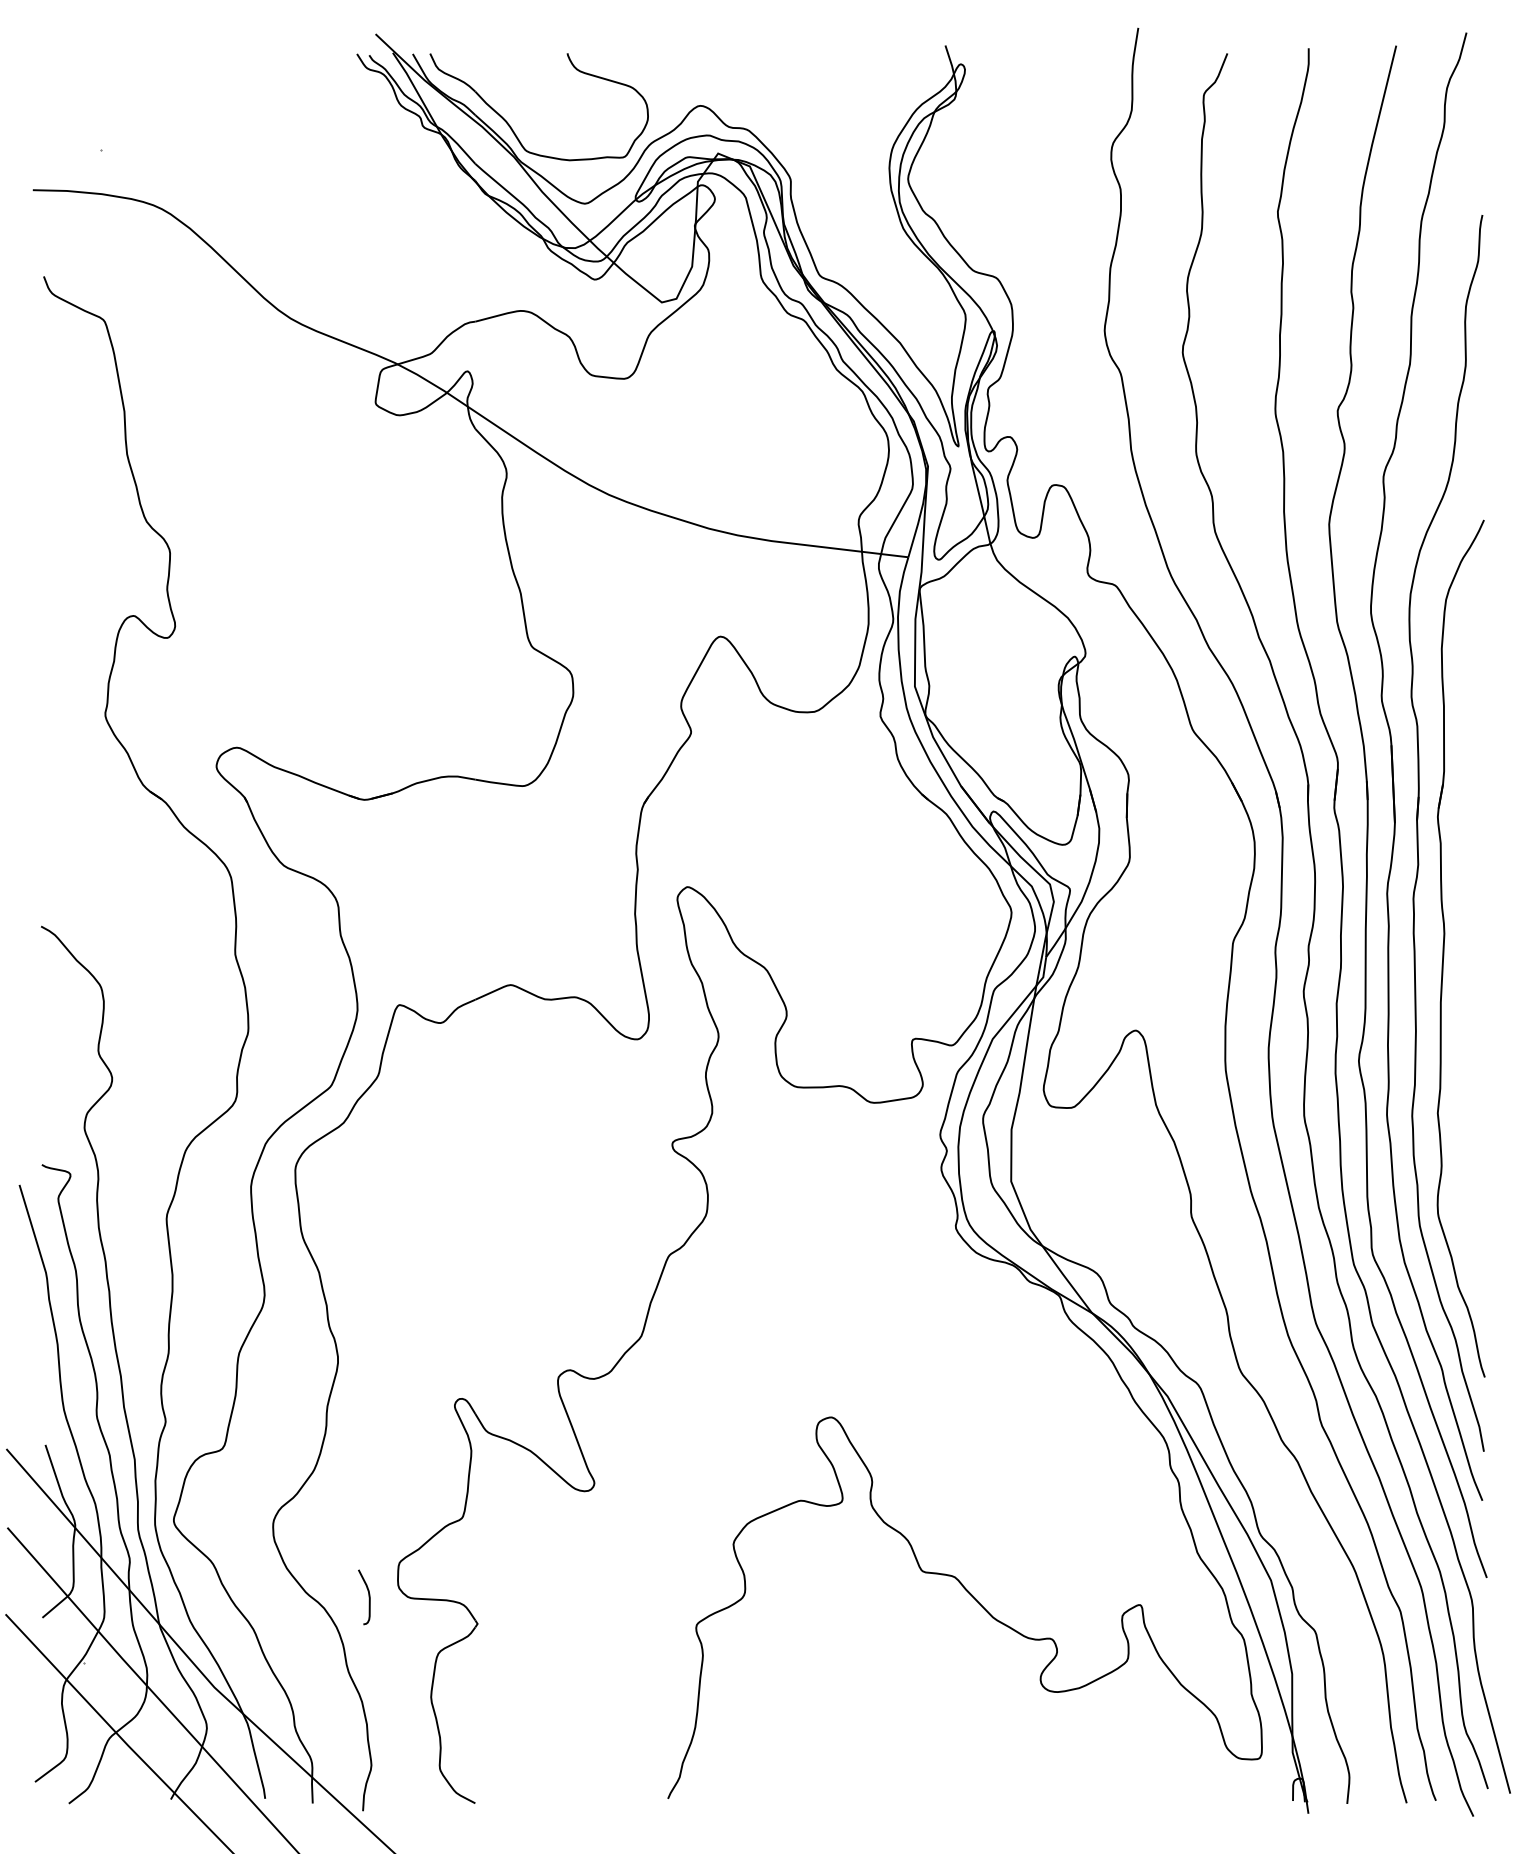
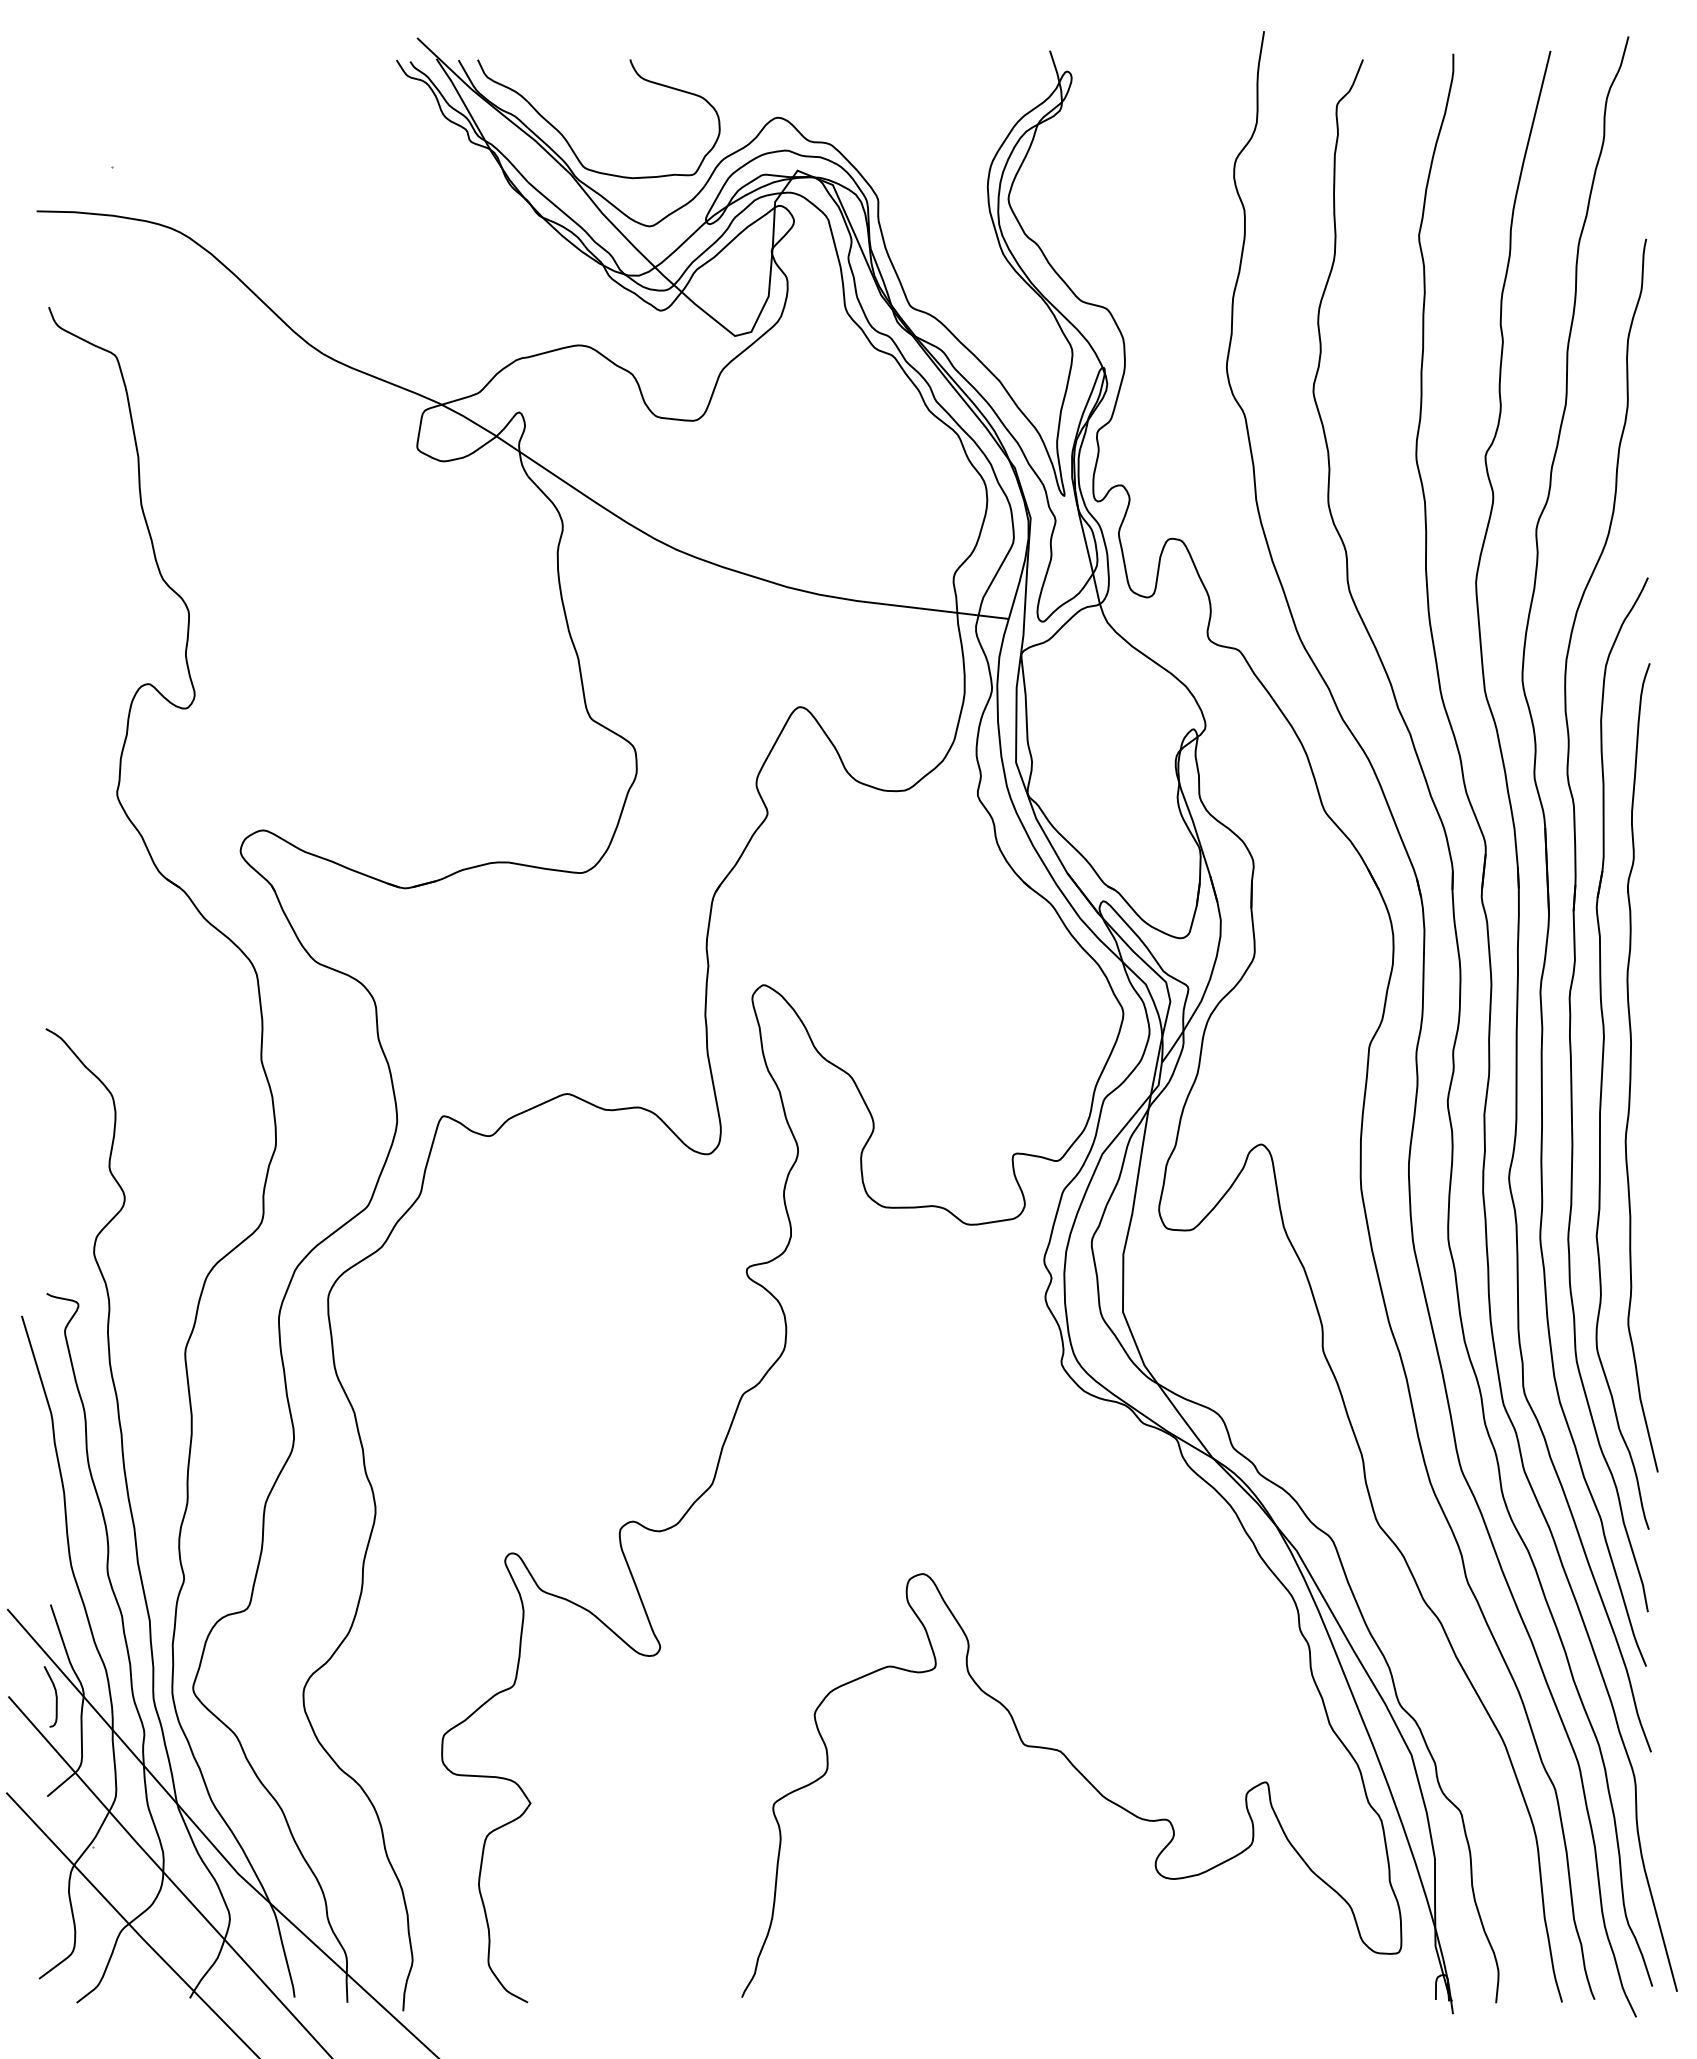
part: (1469, 961) -> (1631, 1067), added
curve: (368, 1597) -> (55, 1696), moved

